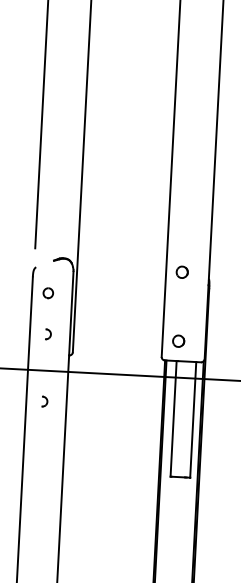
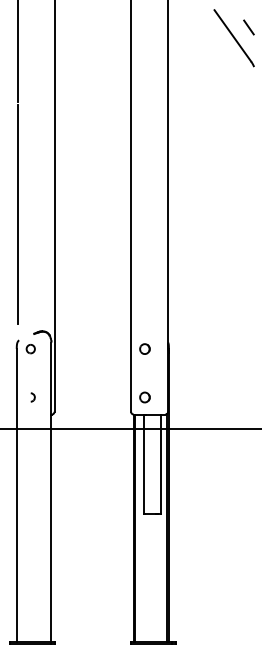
part: (181, 271) -> (144, 348), moved
part: (47, 293) -> (30, 349), moved
part: (44, 401) -> (32, 455), removed

